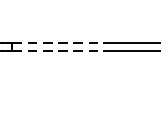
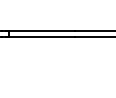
line: (59, 42) -> (42, 30), dashed -> solid
line: (59, 50) -> (42, 36), dashed -> solid

